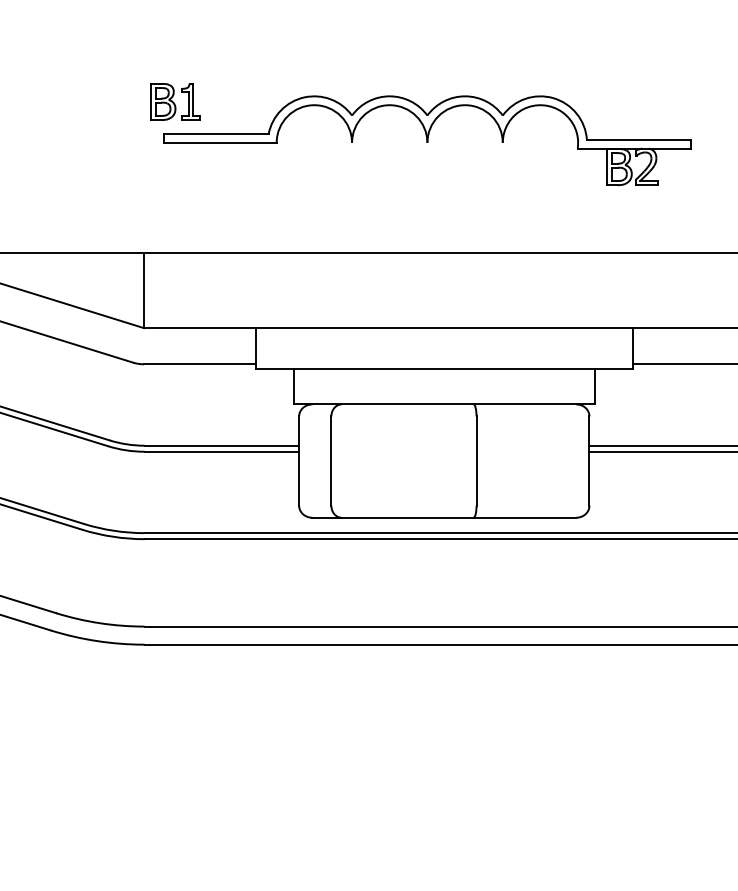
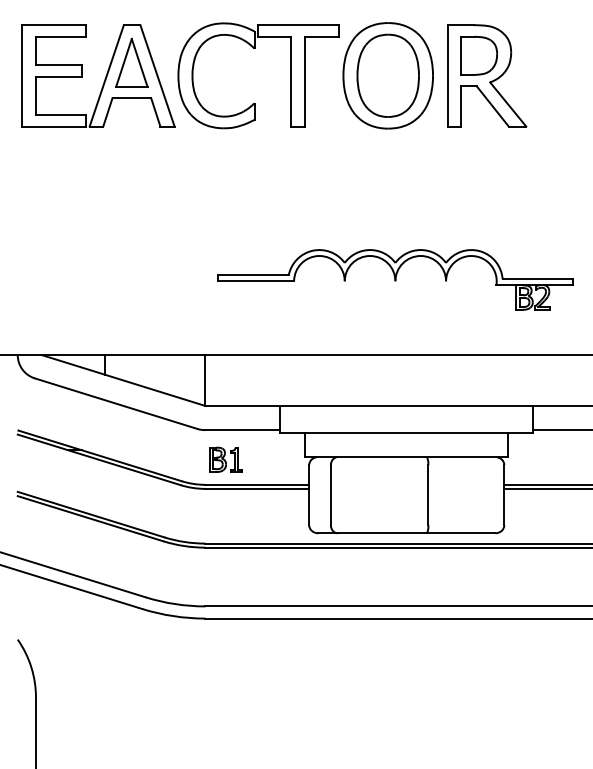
part: (174, 101) -> (225, 459), moved

